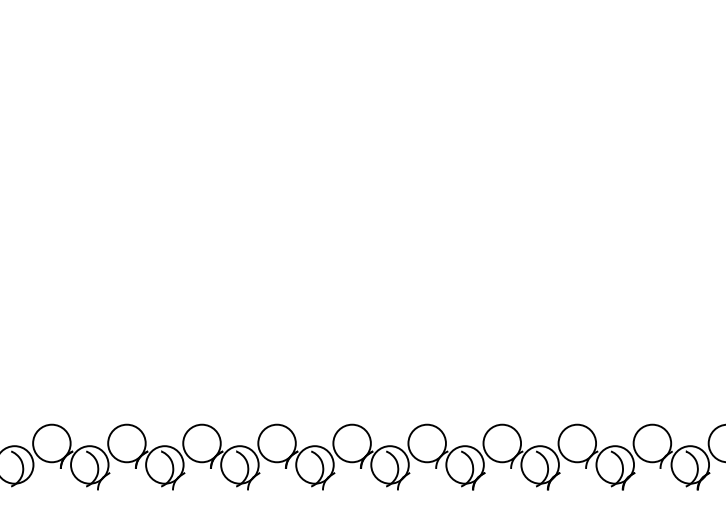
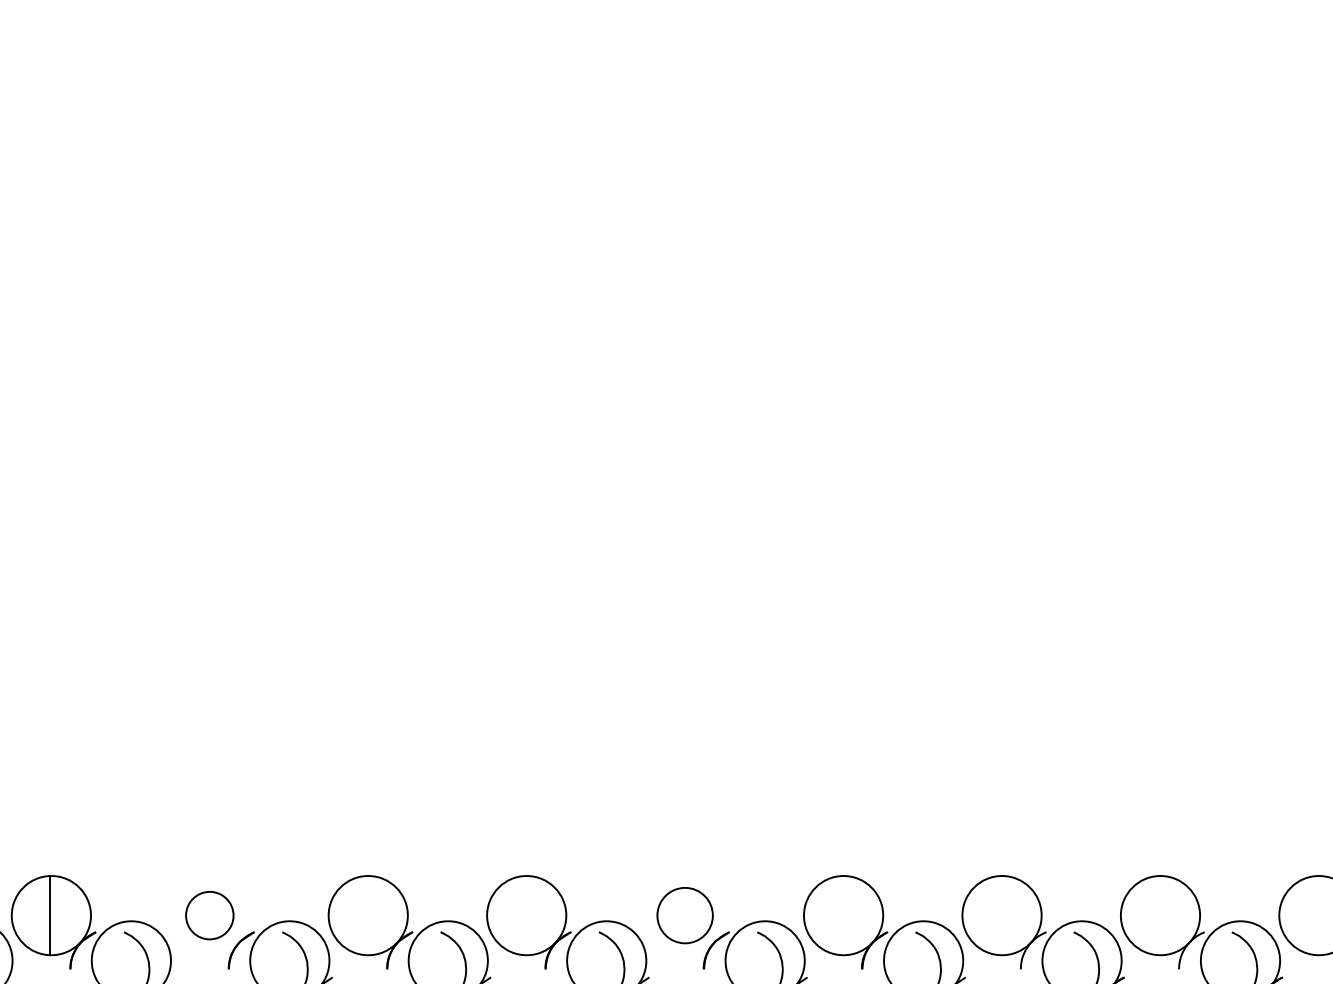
circle: (51, 443) -> (209, 915), size x0.6
circle: (276, 443) -> (683, 915), size x0.7

